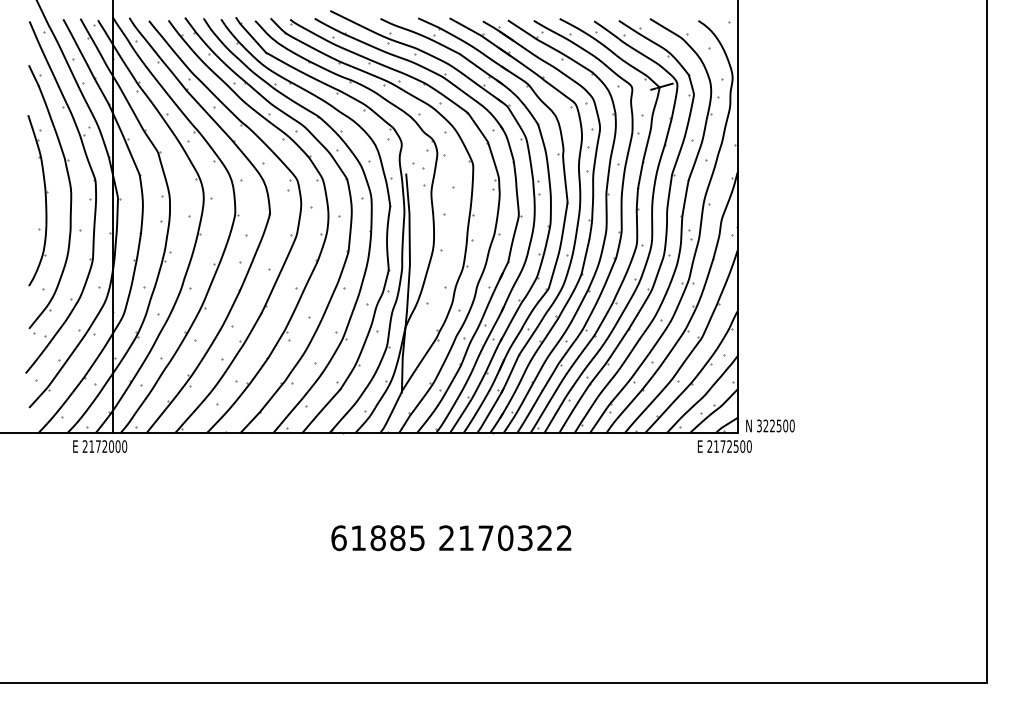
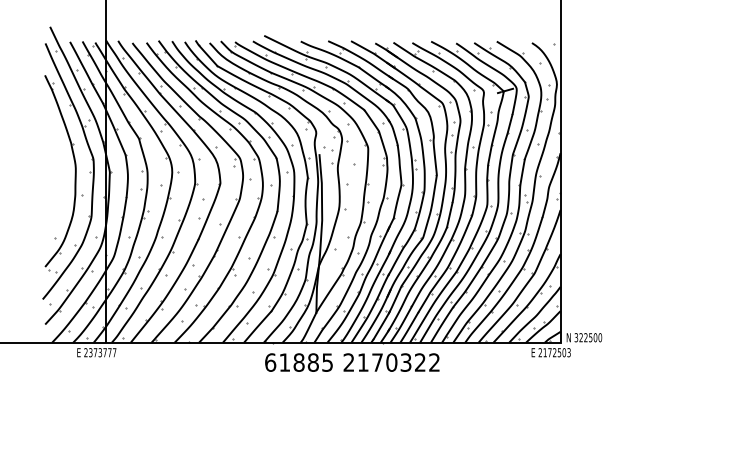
part: (45, 200) -> (57, 173), removed
text: (108, 446) -> (102, 352), 2172000 -> 2373777
text: (748, 446) -> (568, 352), 2172500 -> 2172503
text: (451, 538) -> (352, 362), moved

